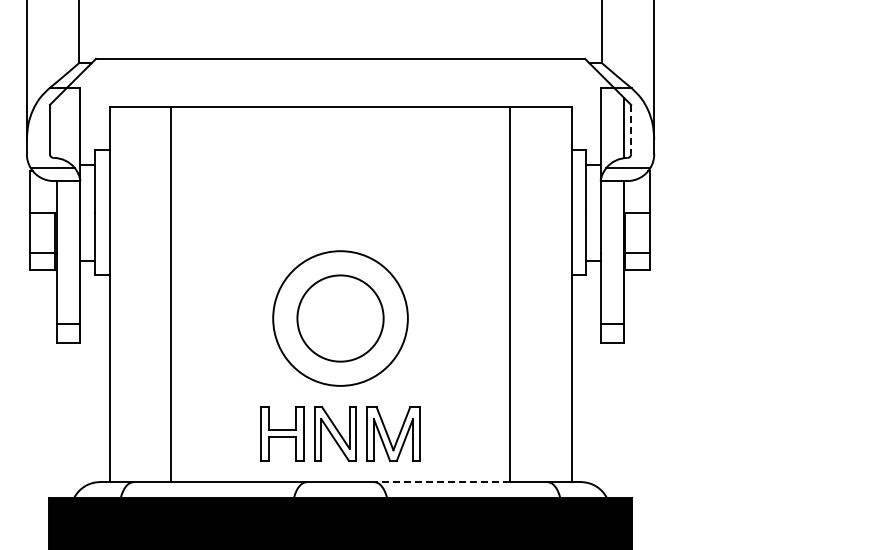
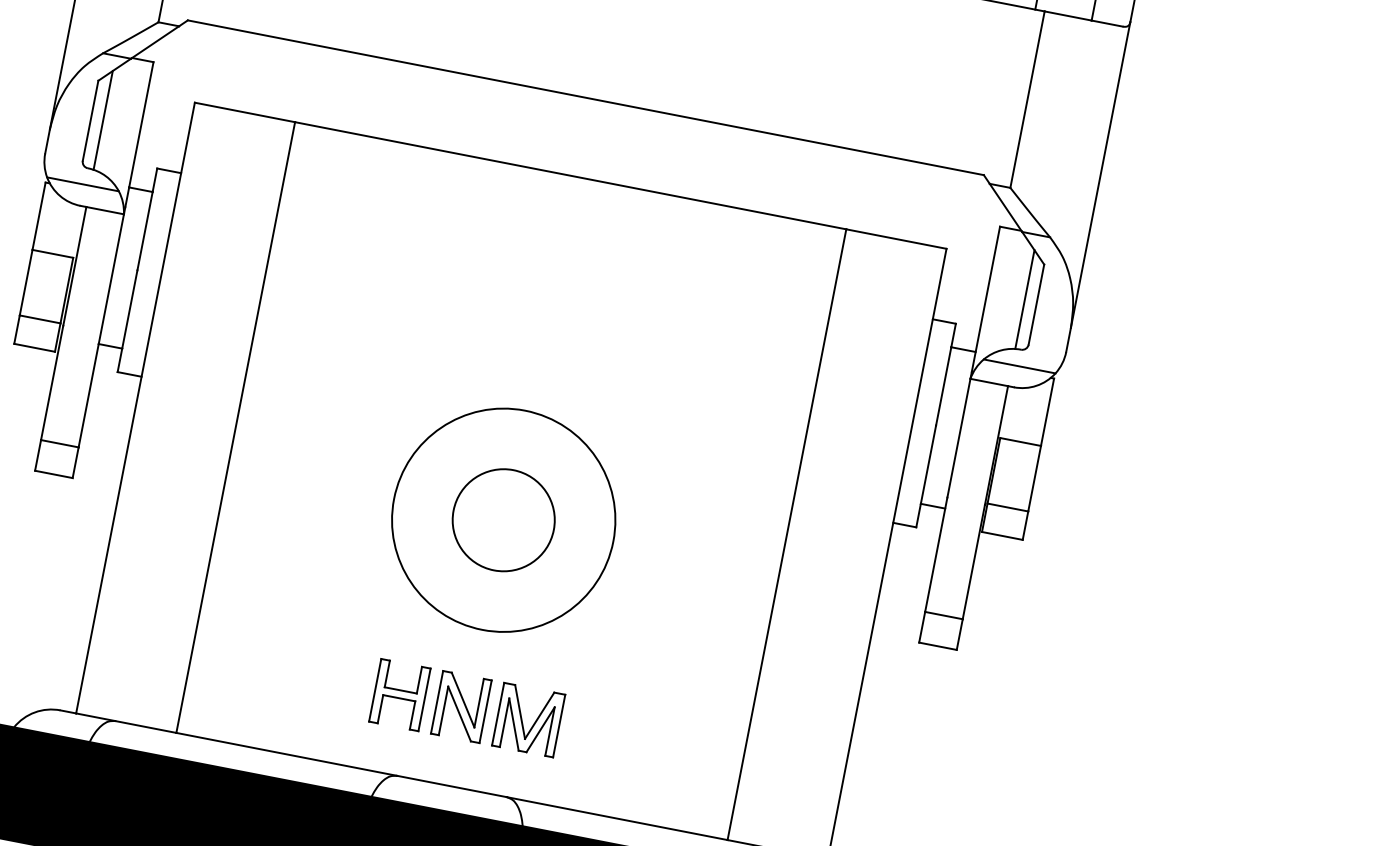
line: (57, 127) -> (103, 119), added
line: (631, 129) -> (1036, 304), dashed -> solid
circle: (340, 318) -> (503, 520), size x0.71
part: (340, 433) -> (467, 707), size x0.71
line: (442, 482) -> (617, 819), dashed -> solid

